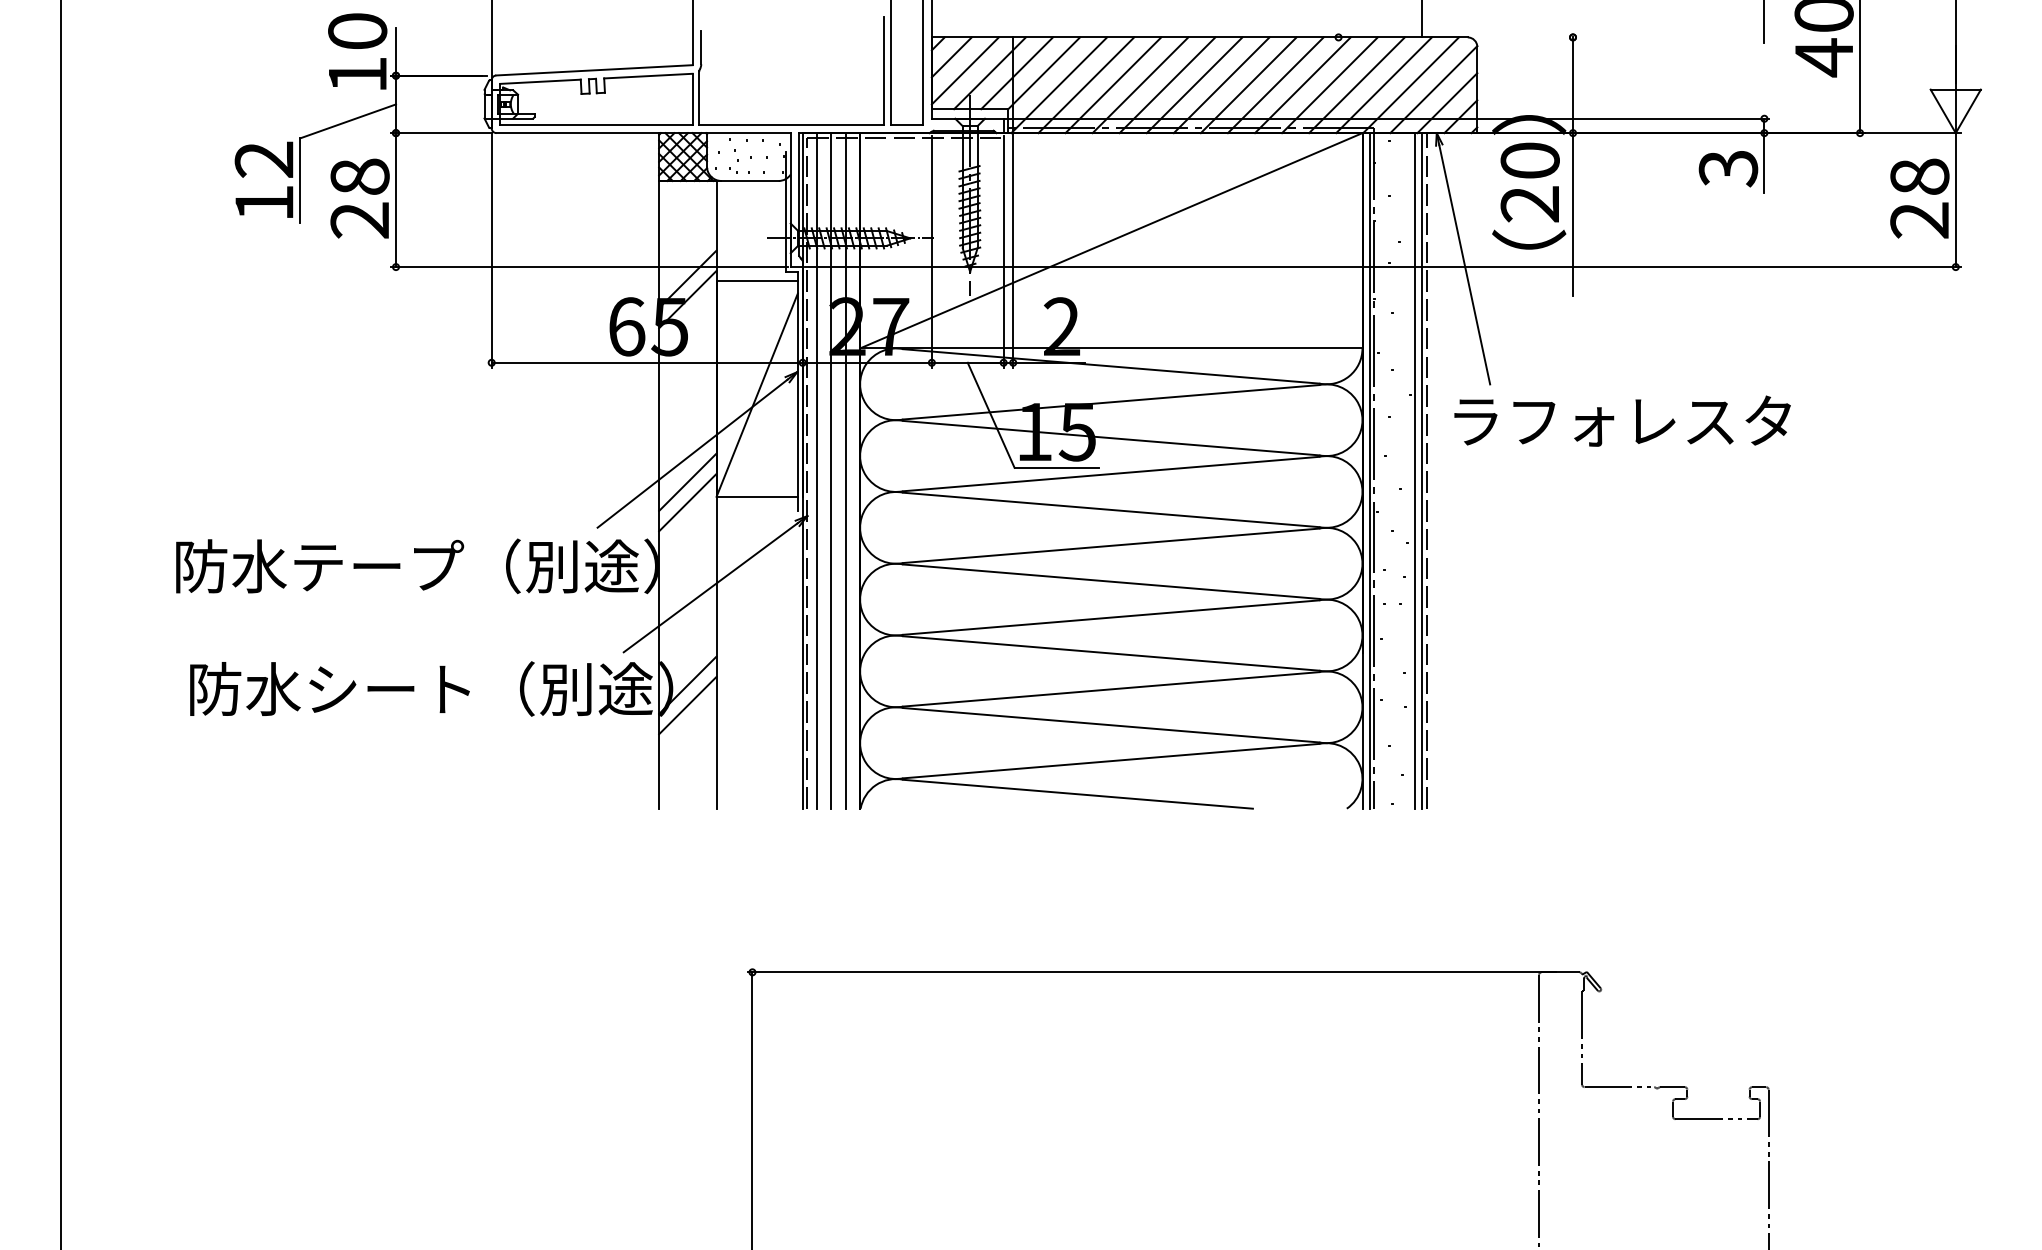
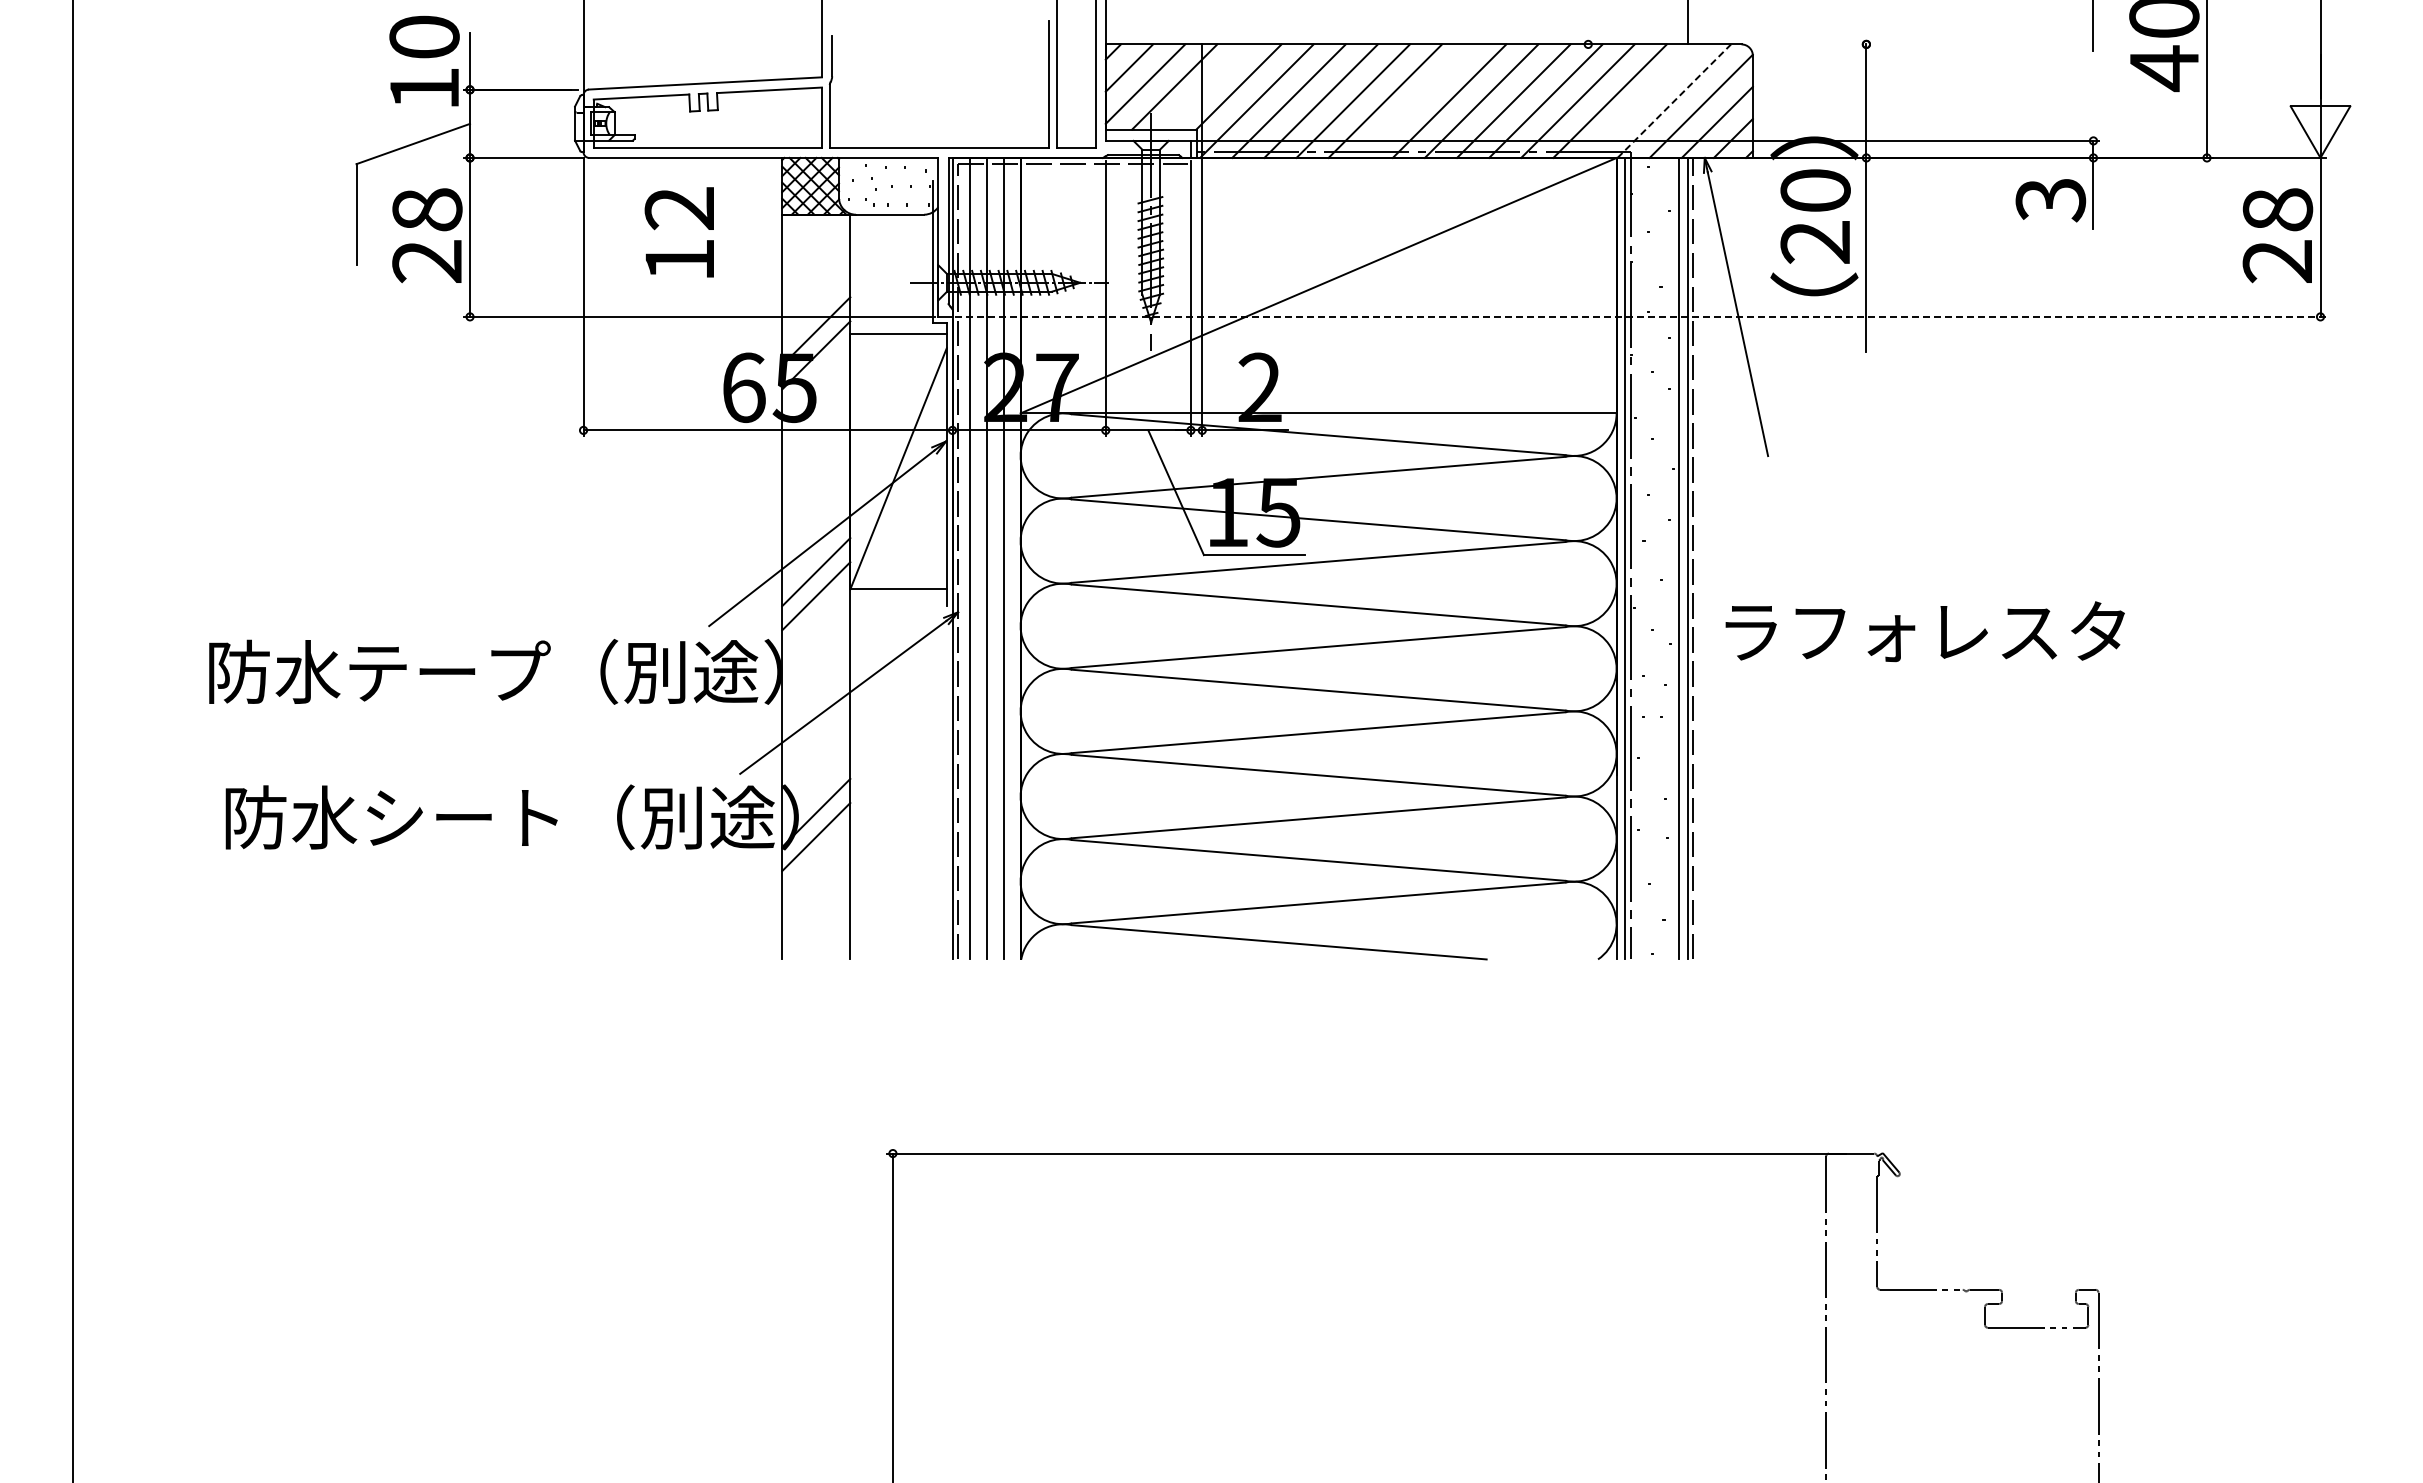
line: (1016, 72) -> (1206, 86), removed
line: (1194, 84) -> (1417, 100), removed
line: (1384, 84) -> (1642, 100), removed
line: (1411, 84) -> (1674, 100), solid -> dashed
text: (263, 179) -> (678, 232), moved
line: (1383, 266) -> (1641, 316), solid -> dashed
text: (1621, 421) -> (1924, 631), moved

